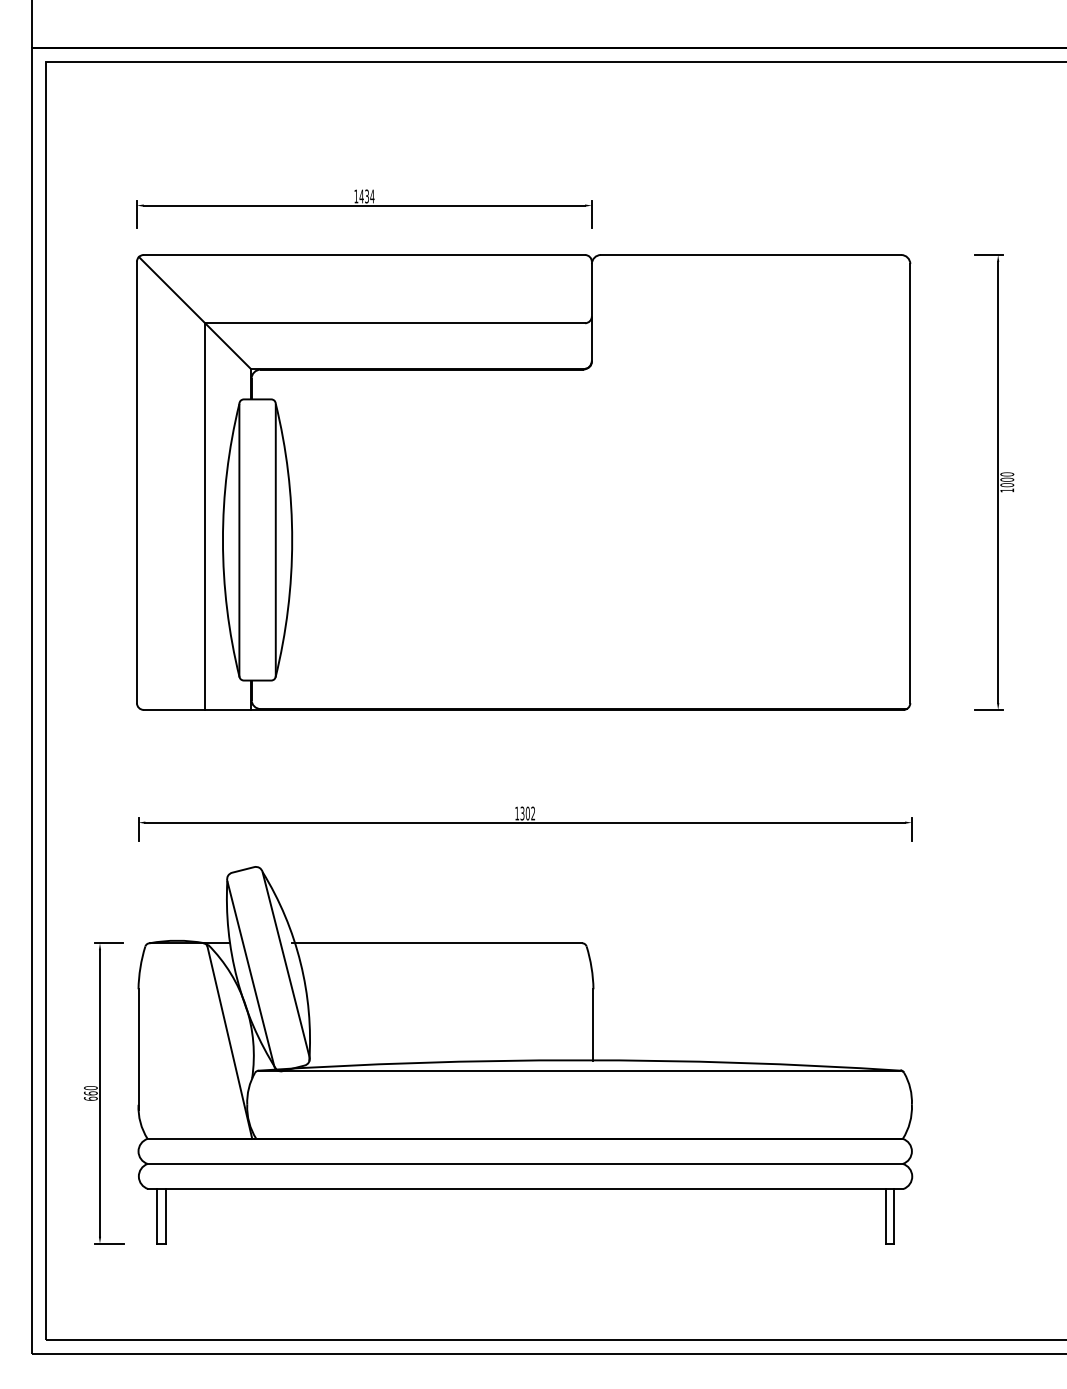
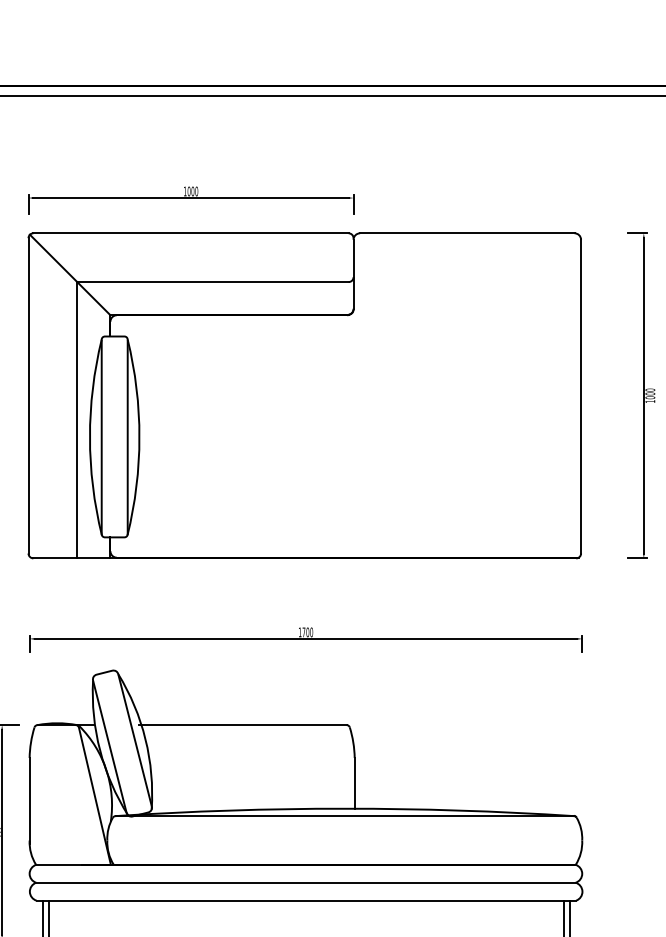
text: (366, 196) -> (192, 191), 1434 -> 1000
text: (527, 813) -> (307, 632), 1302 -> 1700

